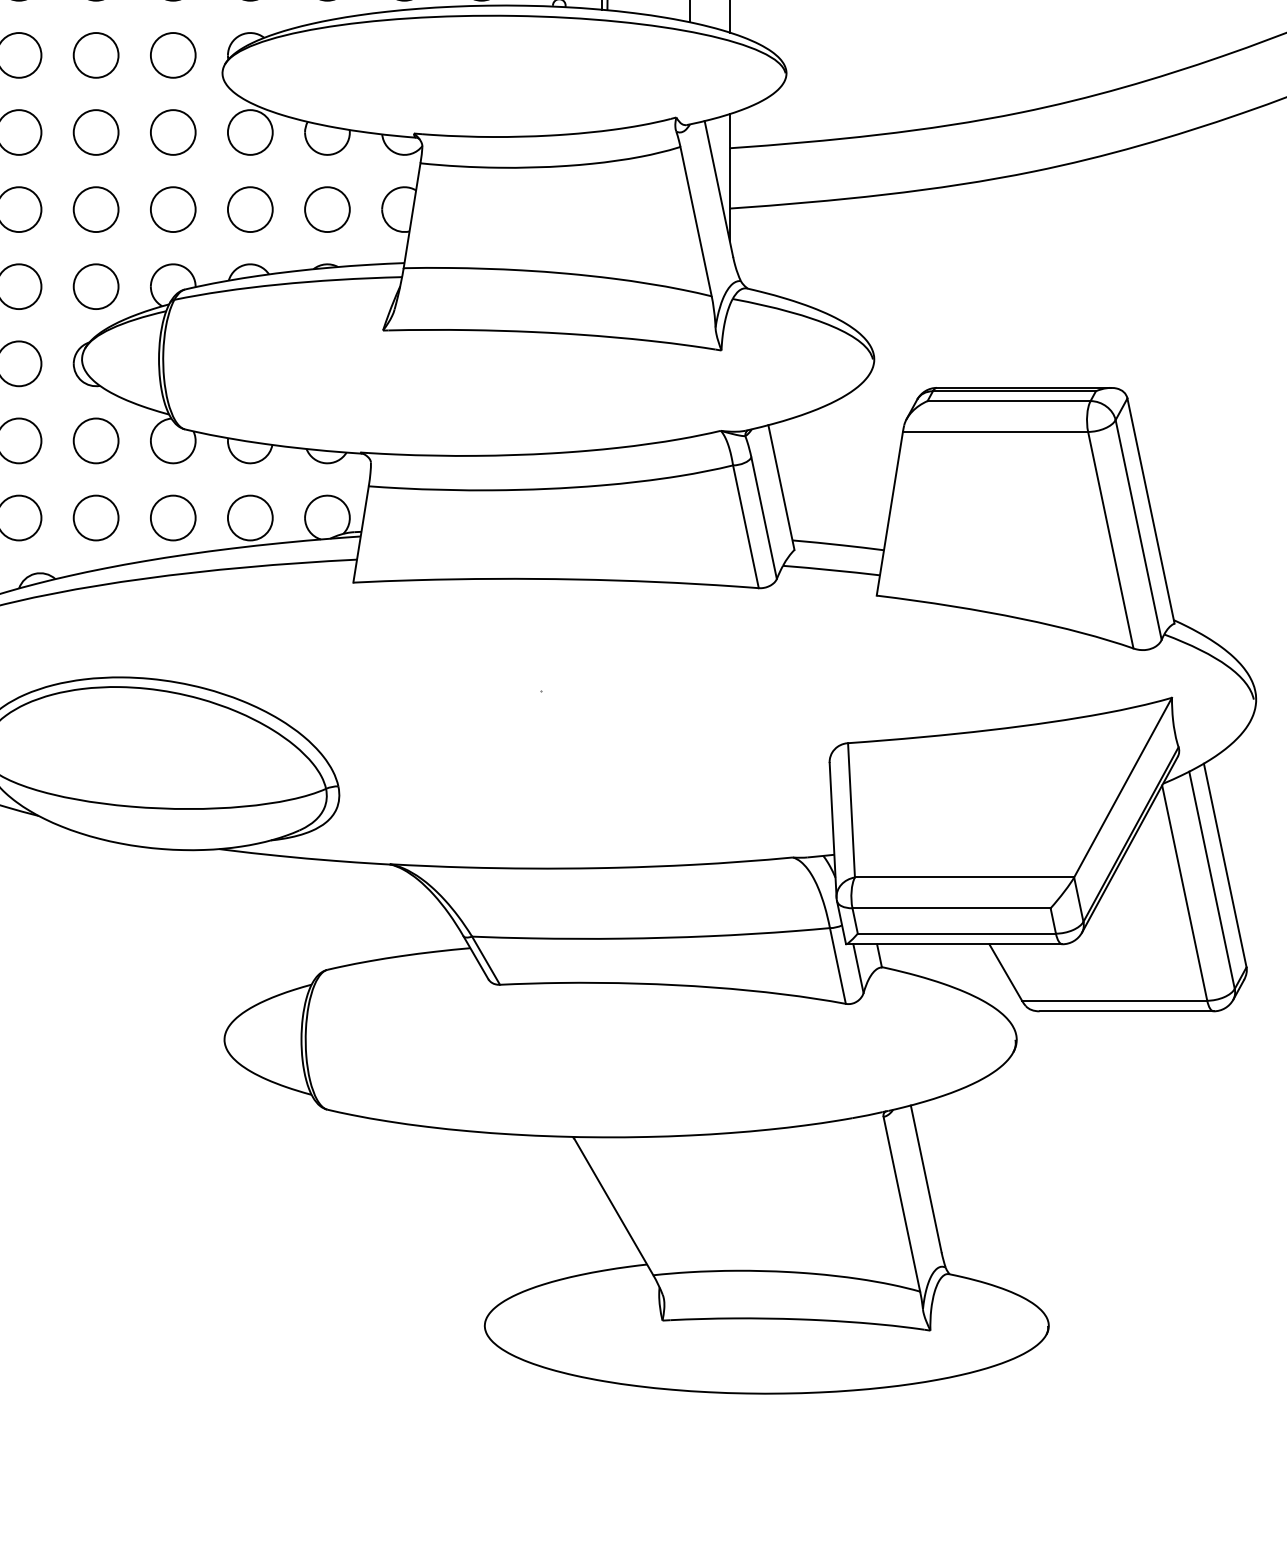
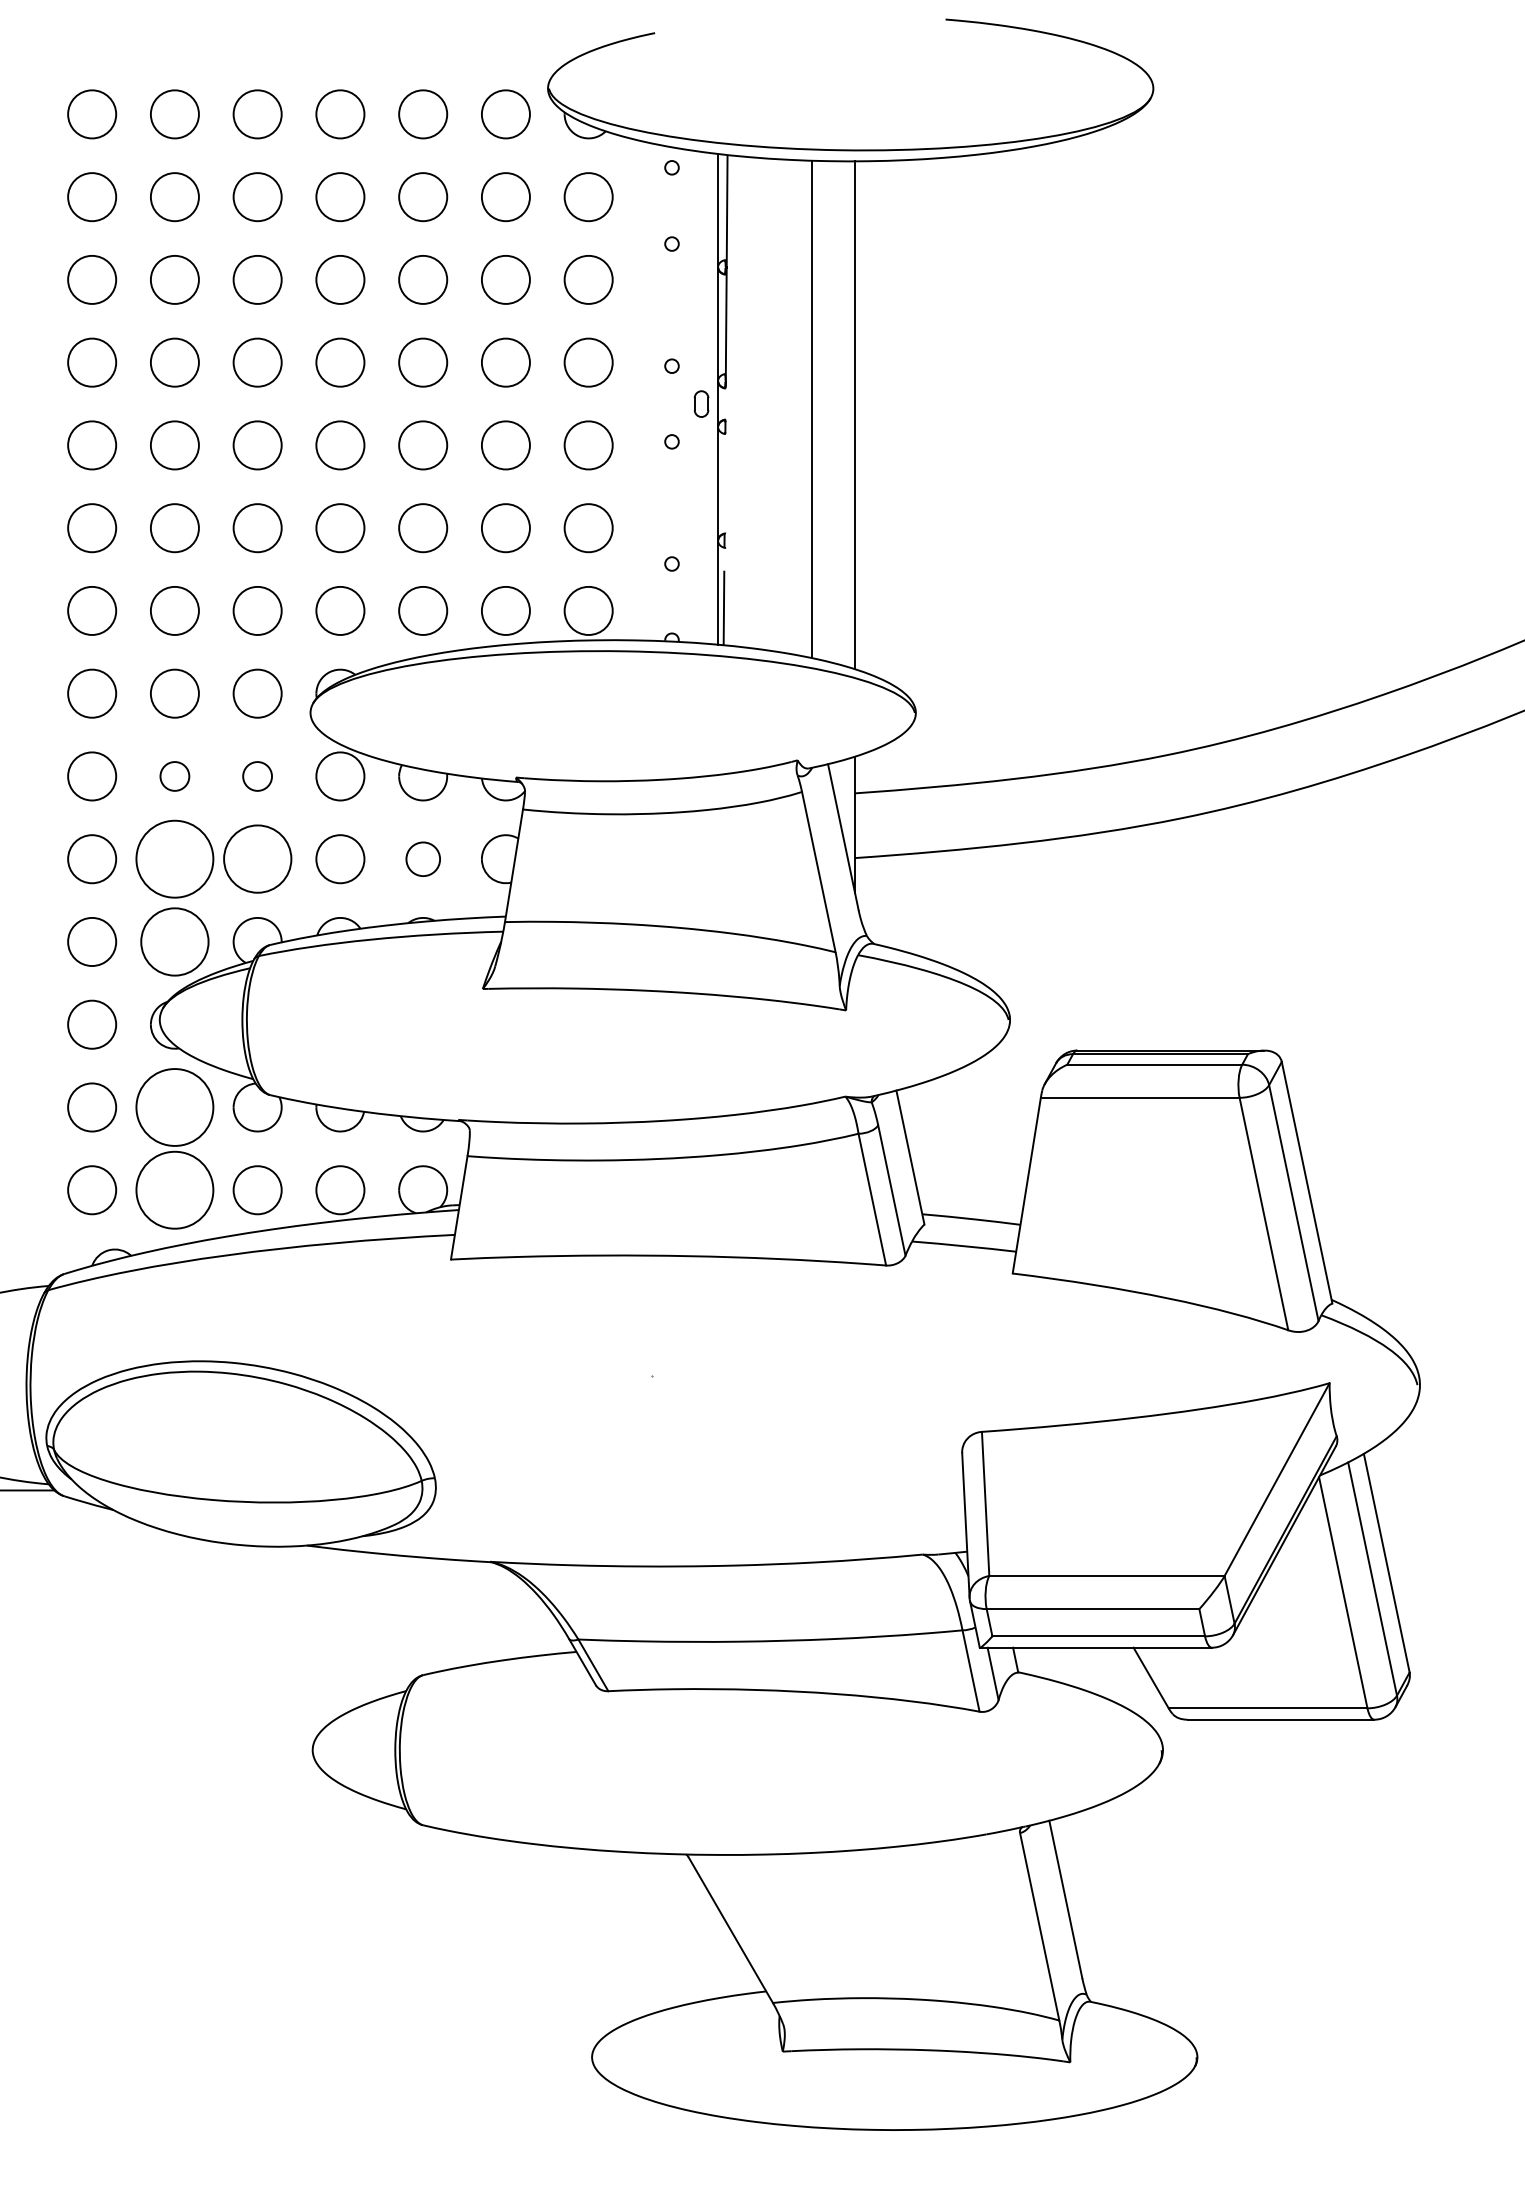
circle: (95, 132) -> (174, 776), size x0.6
circle: (173, 132) -> (257, 776), size x0.6
circle: (95, 209) -> (174, 859), size x1.6
circle: (173, 209) -> (257, 859), size x1.4
circle: (327, 209) -> (423, 859), size x0.7
circle: (95, 286) -> (174, 941), size x1.4
circle: (95, 440) -> (174, 1107), size x1.6
circle: (95, 518) -> (174, 1190), size x1.6

